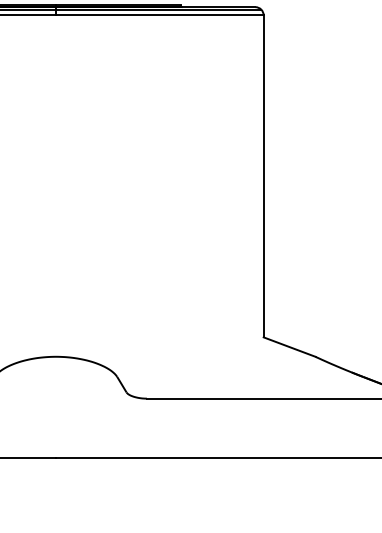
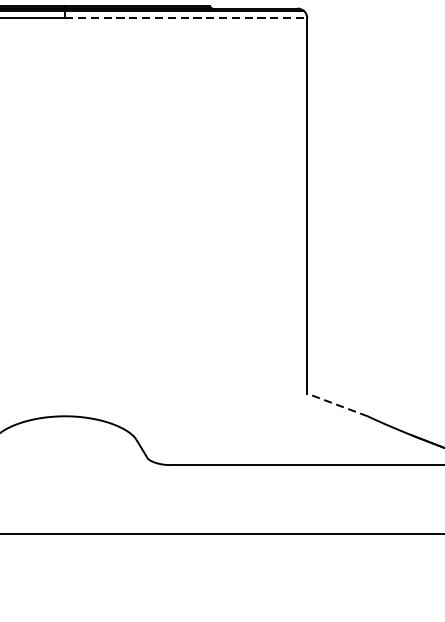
line: (159, 15) -> (185, 18), solid -> dashed
line: (289, 347) -> (337, 405), solid -> dashed

